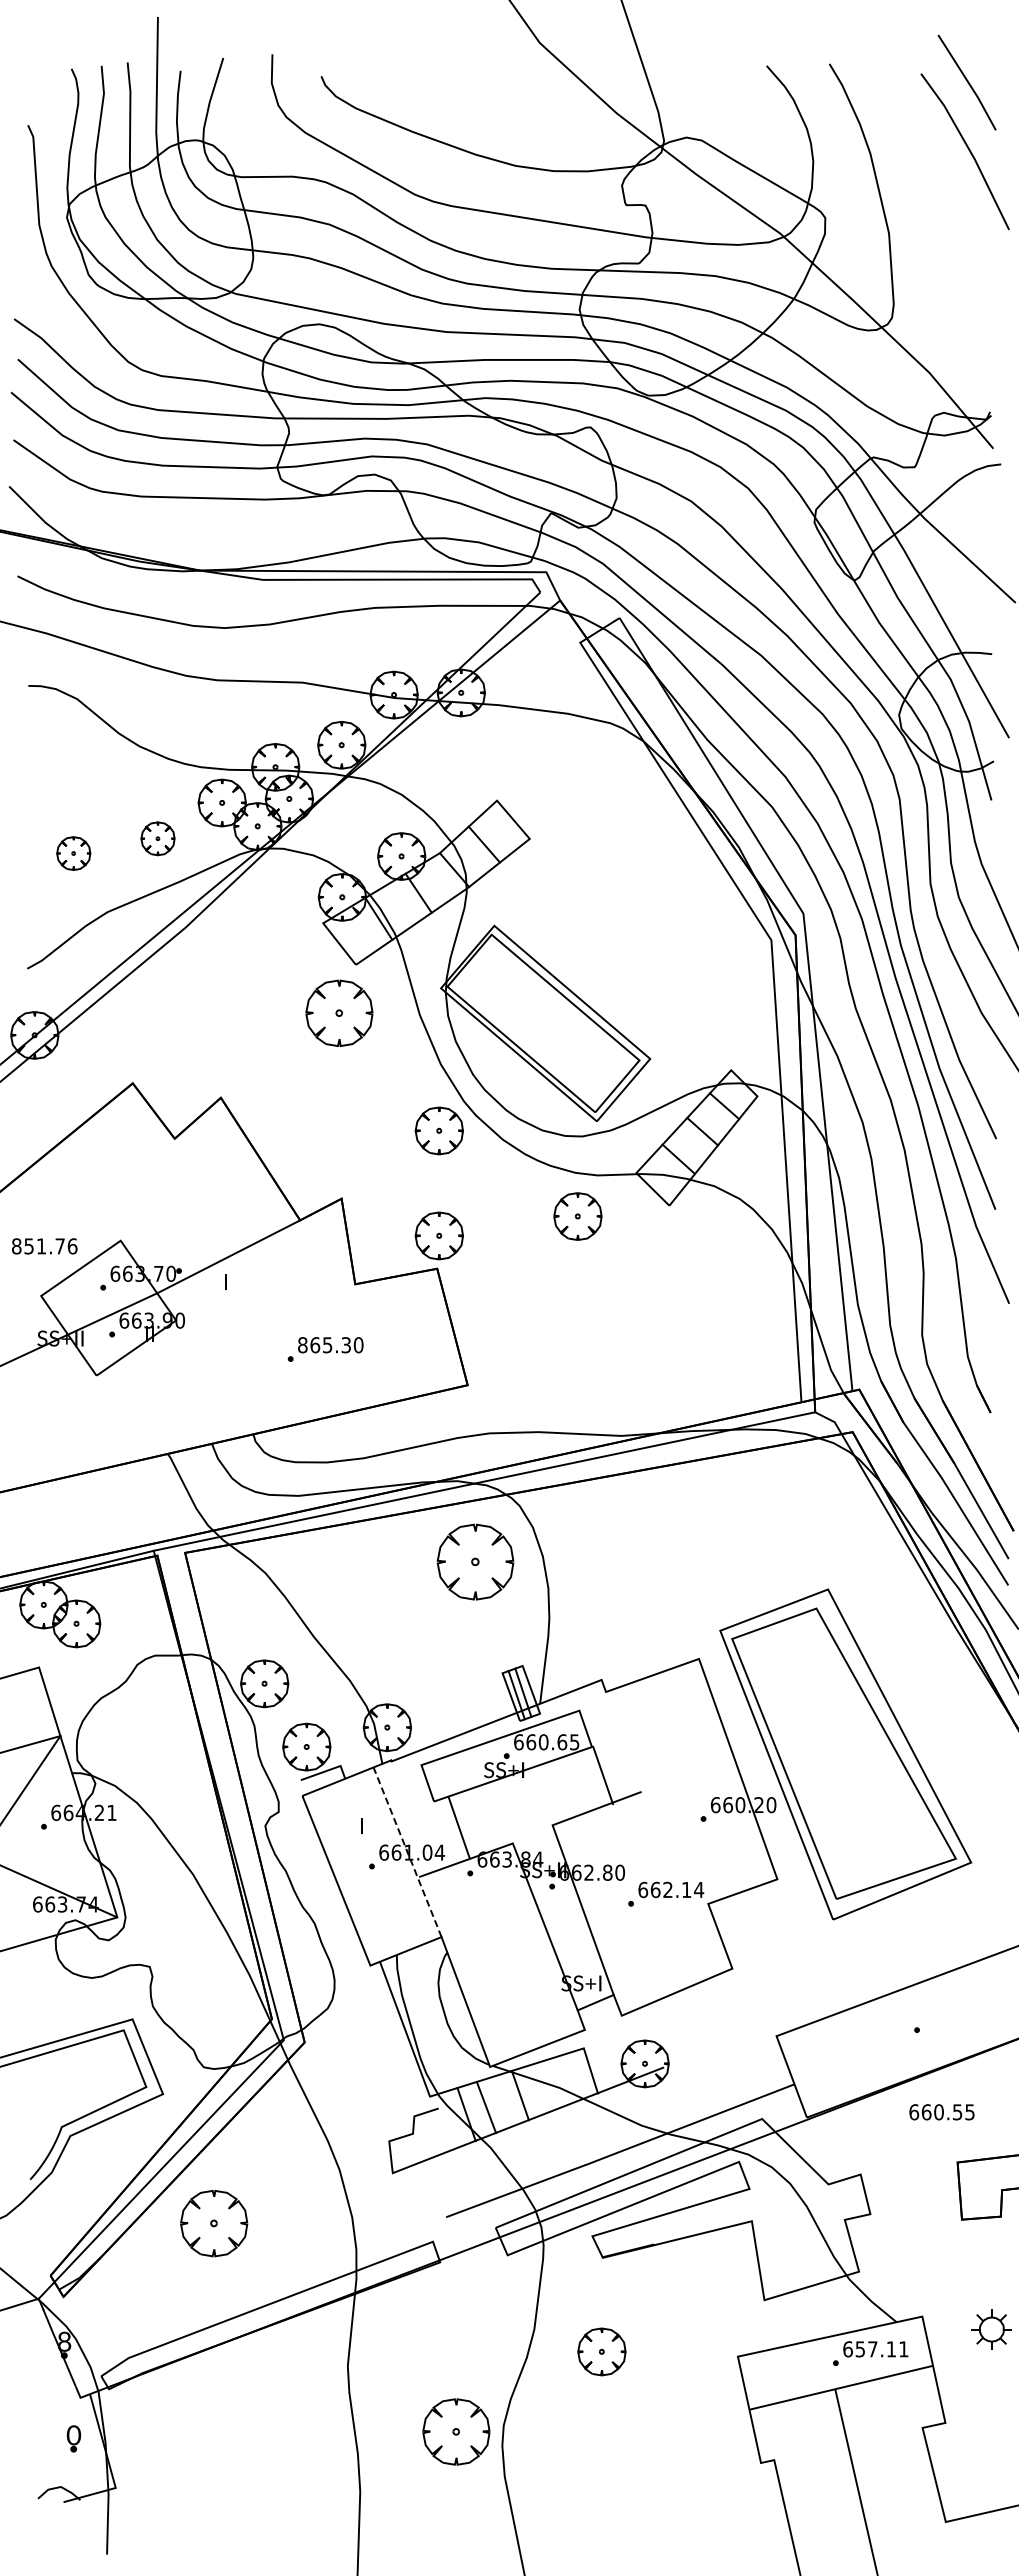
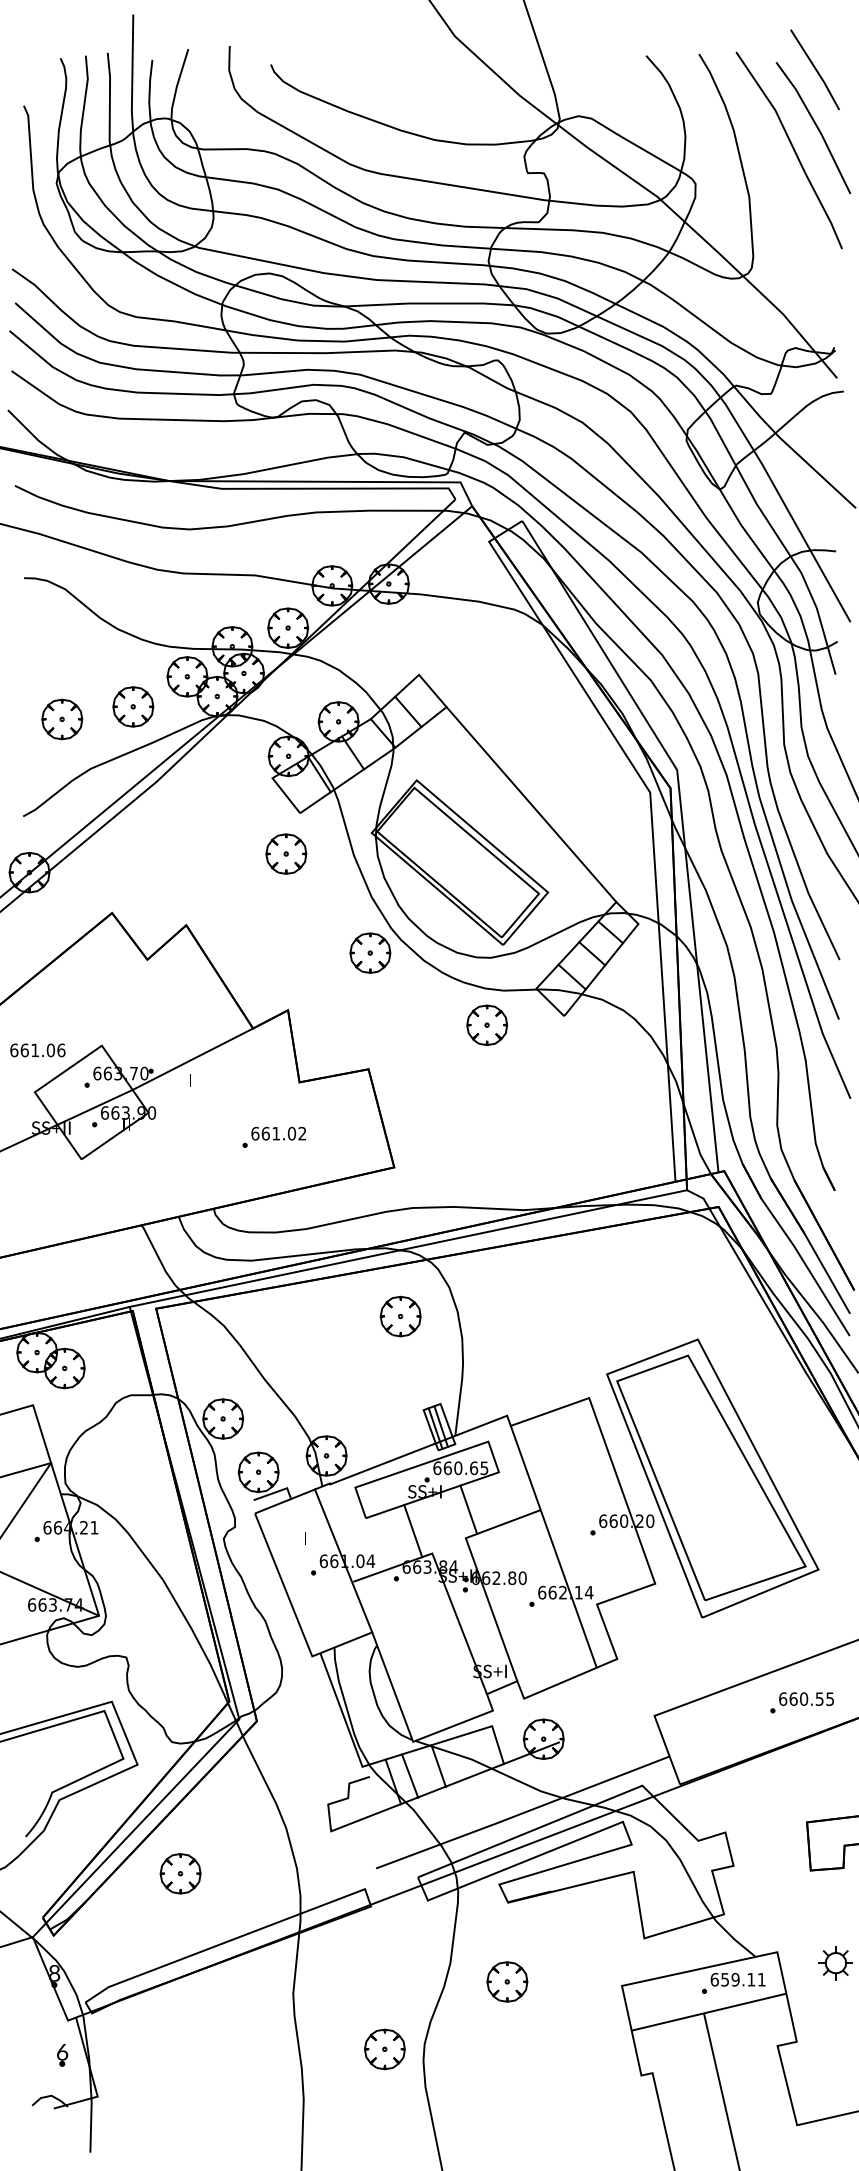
line: (940, 176) -> (792, 148), added
part: (157, 838) -> (132, 706), size x1.43
part: (73, 853) -> (62, 719), size x1.43
line: (630, 954) -> (531, 804), added
part: (339, 1013) -> (286, 854), size x0.71
part: (438, 1235) -> (369, 1041), removed
text: (38, 1246) -> (32, 1050), 851.76 -> 661.06
text: (330, 1345) -> (278, 1133), 865.30 -> 661.02
part: (474, 1562) -> (400, 1316), size x0.62
line: (603, 1775) -> (469, 1509), moved
line: (458, 1827) -> (412, 1530), moved
line: (656, 1835) -> (553, 1546), added
line: (407, 1851) -> (343, 1560), dashed -> solid
text: (941, 2112) -> (806, 1699), moved
part: (213, 2223) -> (180, 1873), size x0.71
text: (872, 2349) -> (735, 1979), 657.11 -> 659.11
part: (456, 2431) -> (384, 2049), size x0.71
text: (73, 2434) -> (62, 2051), 0 -> 6

